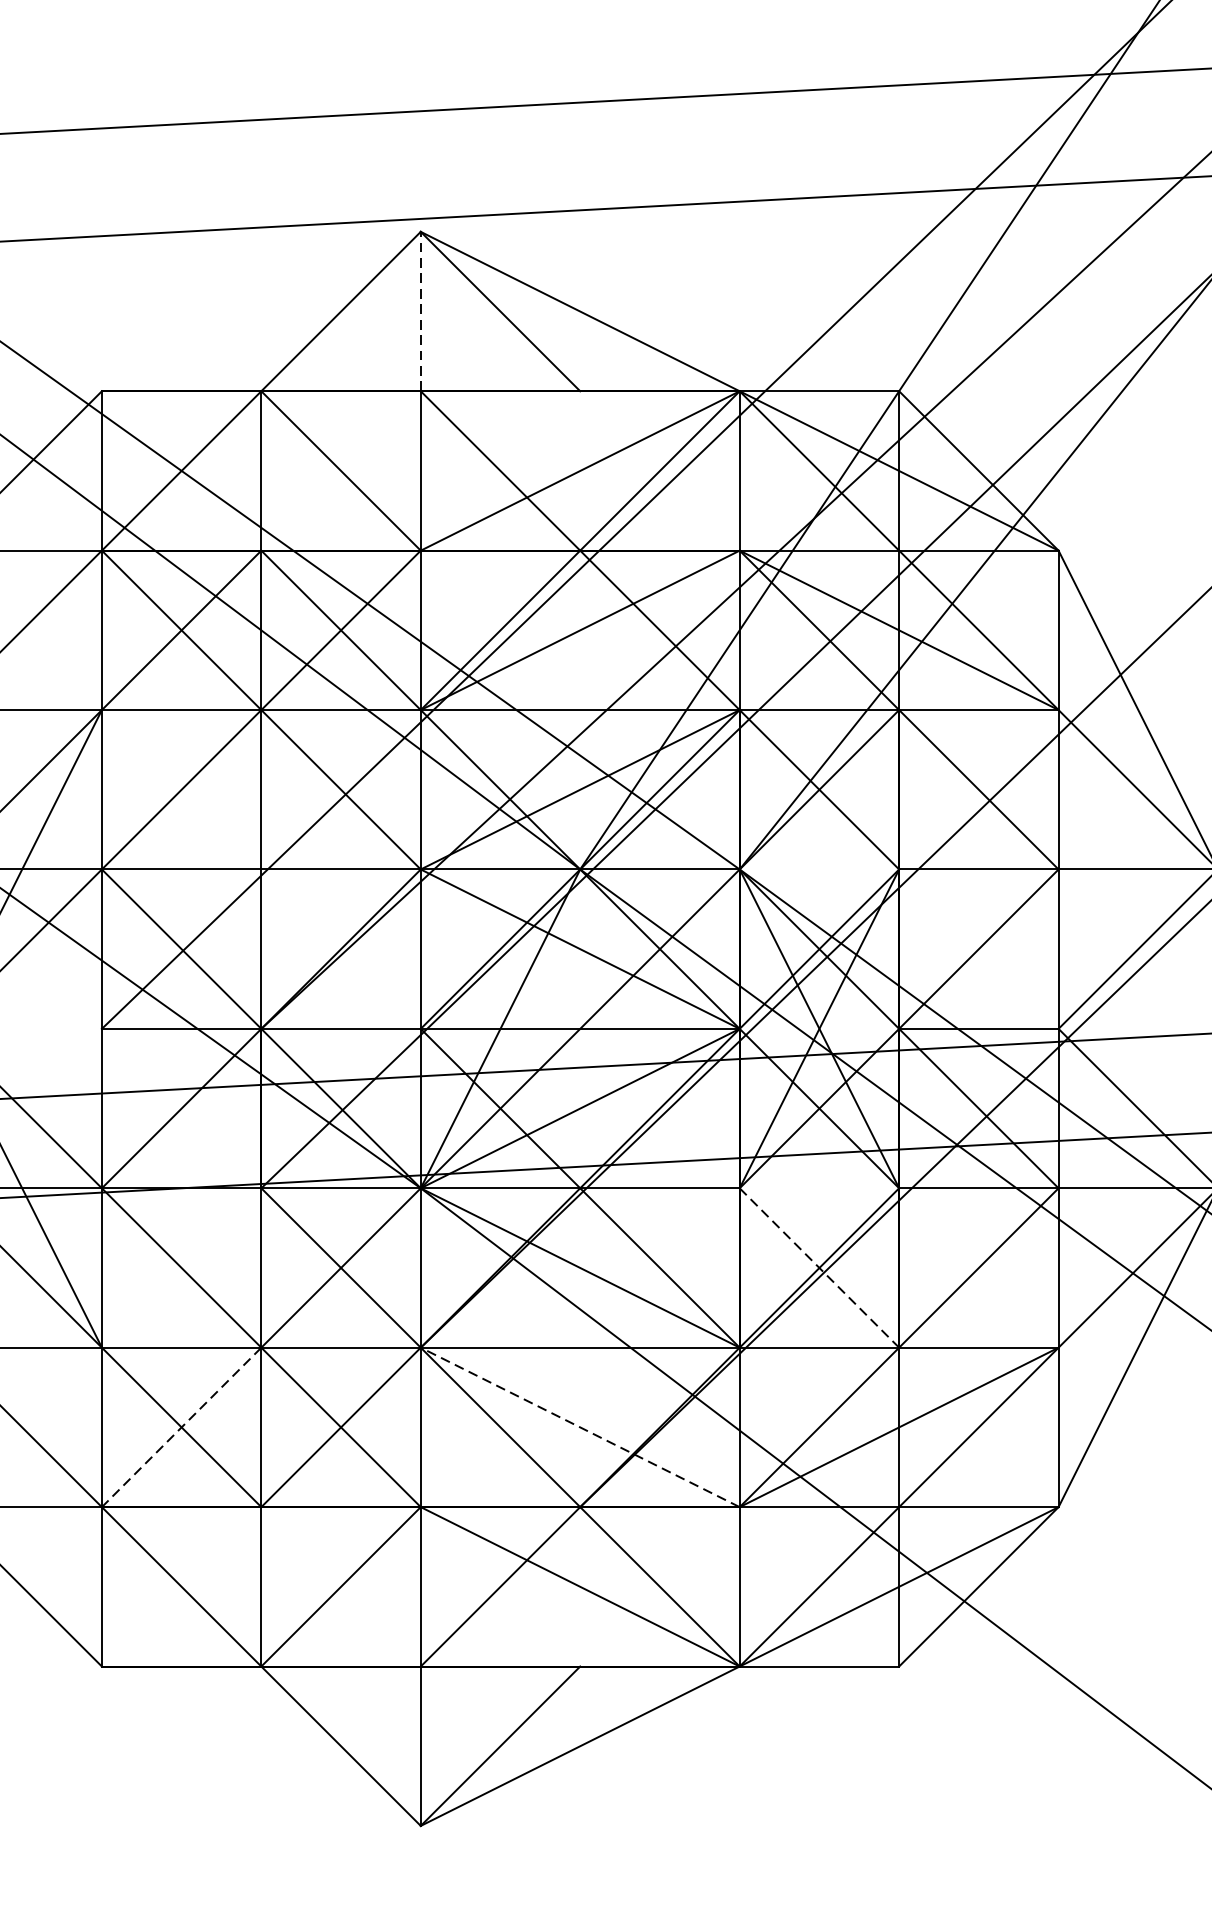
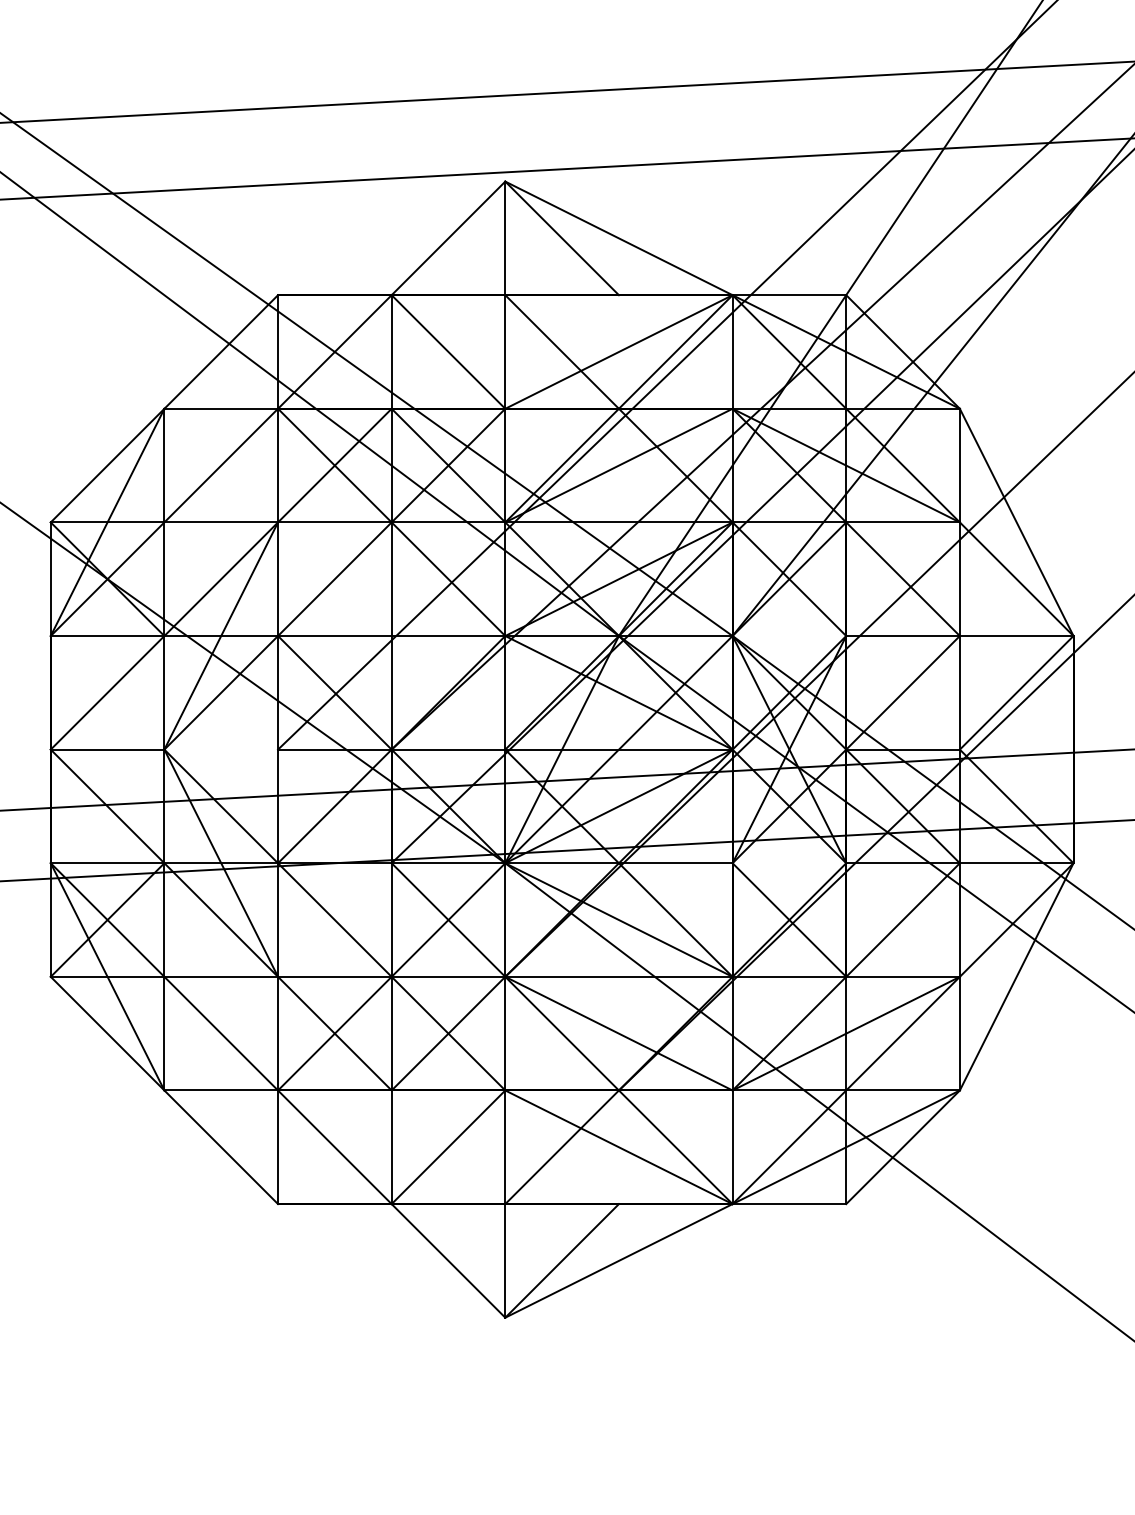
line: (421, 311) -> (505, 238), dashed -> solid
line: (819, 1268) -> (789, 920), dashed -> solid
line: (579, 1427) -> (618, 1033), dashed -> solid
line: (181, 1428) -> (334, 1034), dashed -> solid

